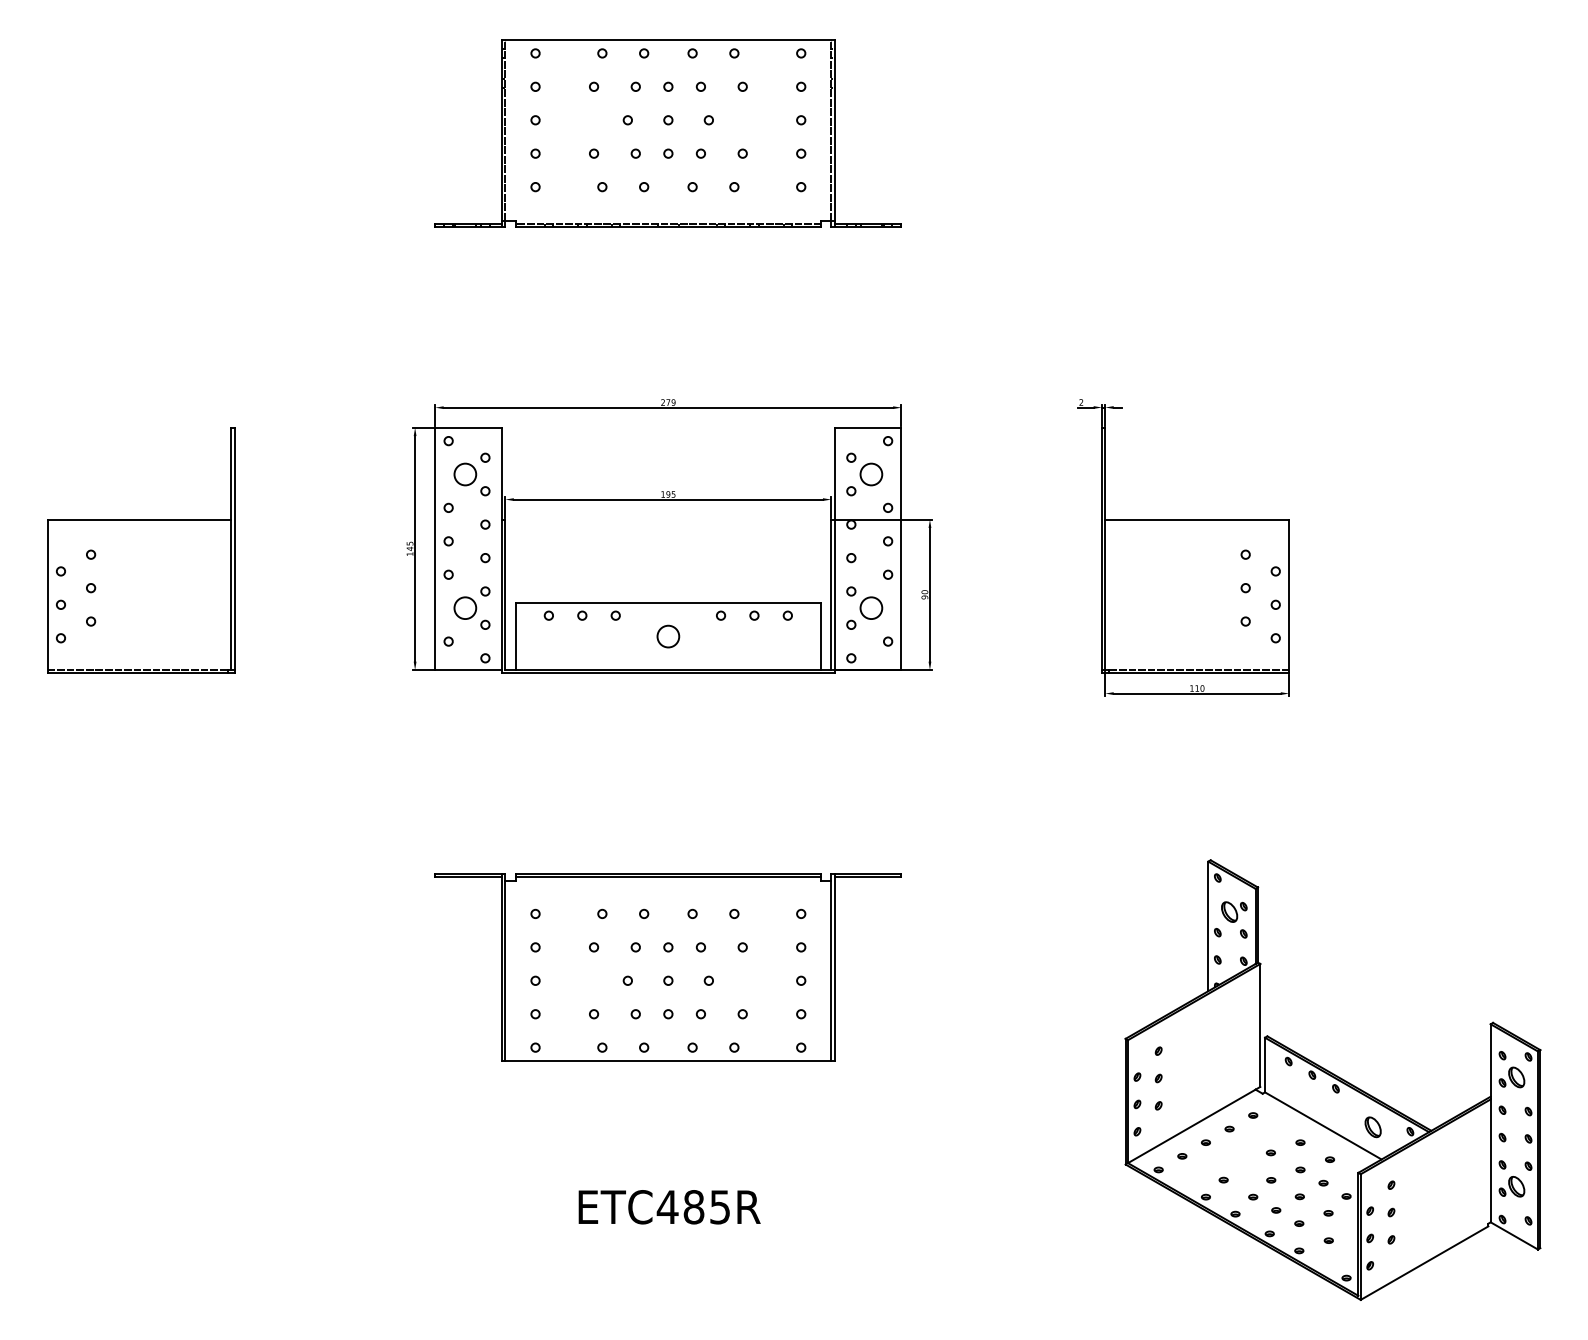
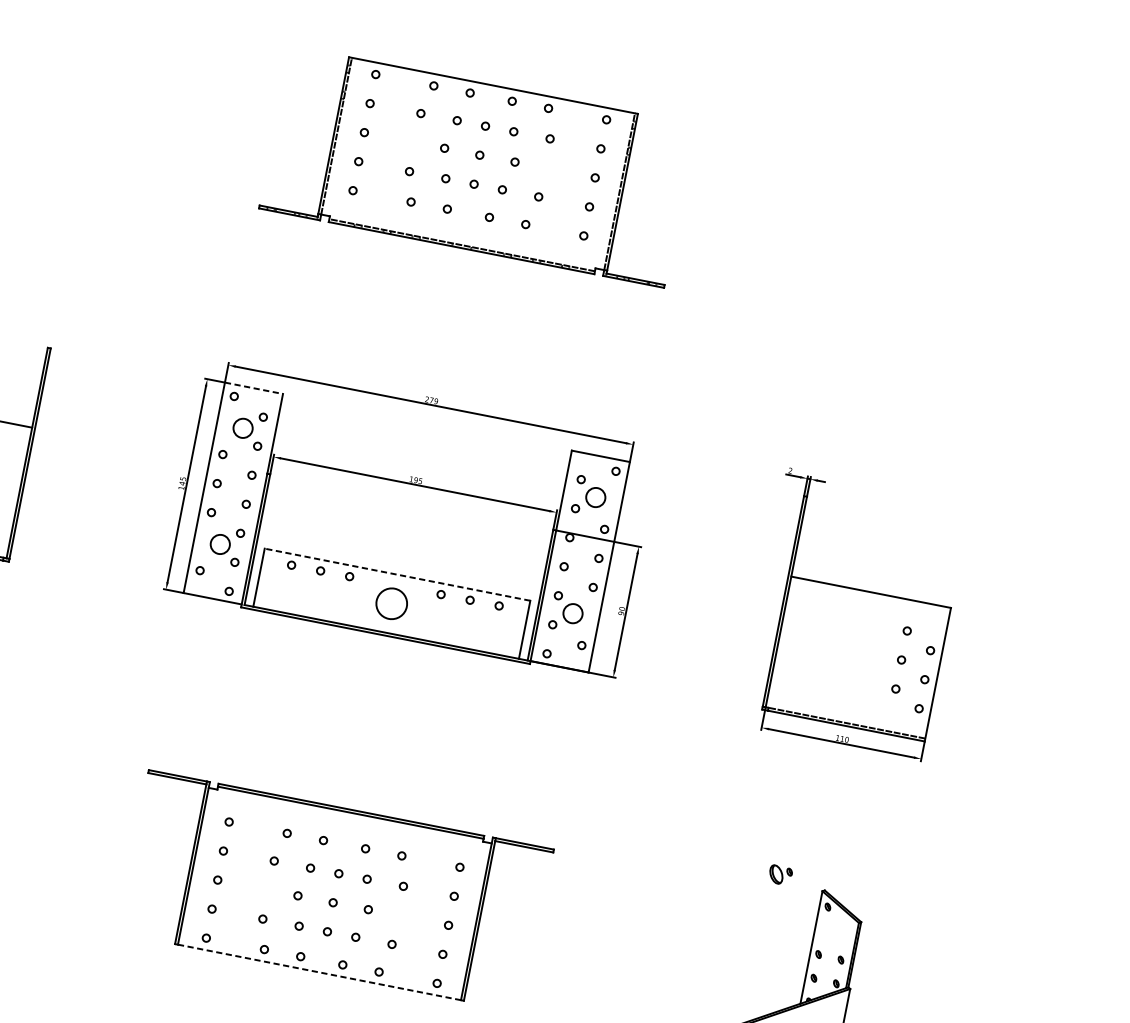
line: (469, 427) -> (254, 388), solid -> dashed
line: (668, 603) -> (397, 575), solid -> dashed
circle: (668, 636) -> (391, 603), size x1.6
part: (1234, 911) -> (780, 874), moved
line: (668, 1061) -> (319, 972), solid -> dashed

